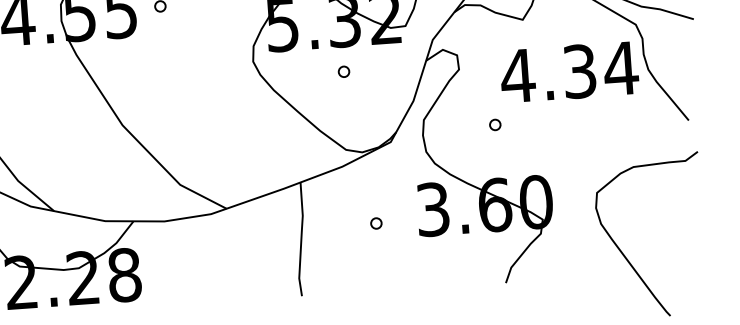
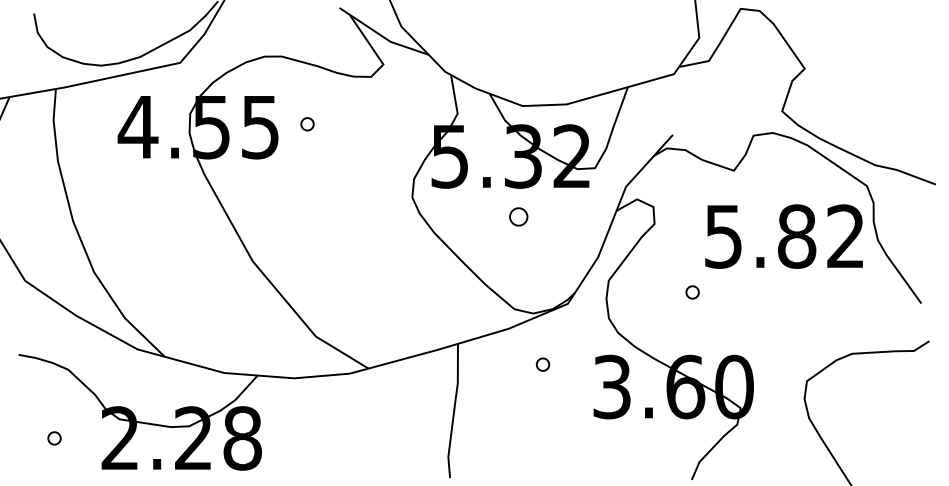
part: (343, 71) -> (518, 216), size x1.4
text: (569, 72) -> (784, 236), 4.34 -> 5.82
part: (375, 223) -> (542, 364), moved

